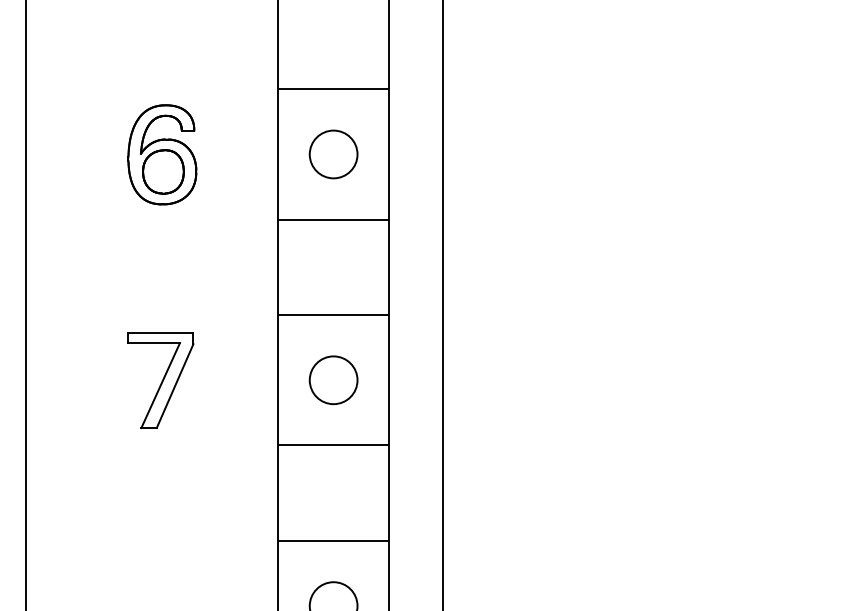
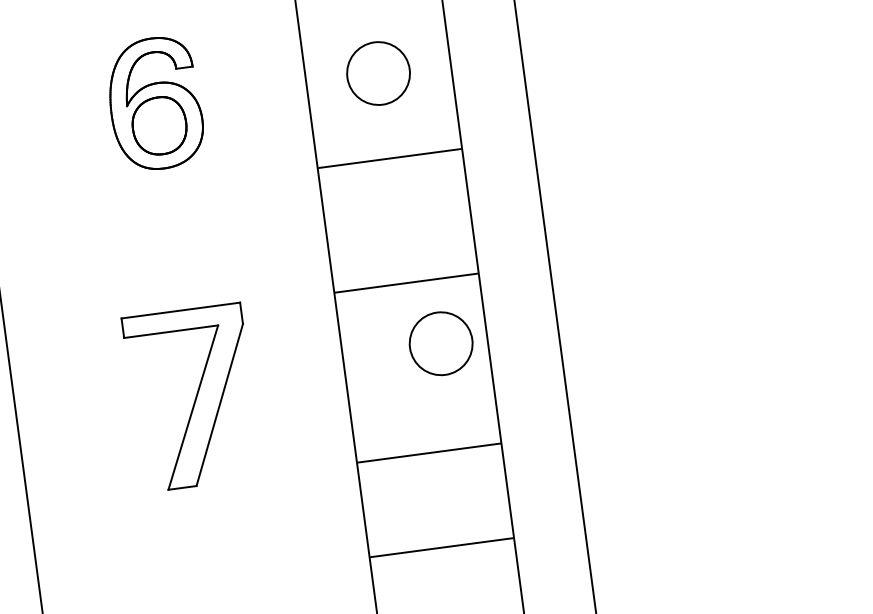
part: (160, 380) -> (192, 398), size x1.4
circle: (333, 380) -> (441, 344), moved
line: (333, 540) -> (441, 547), moved

